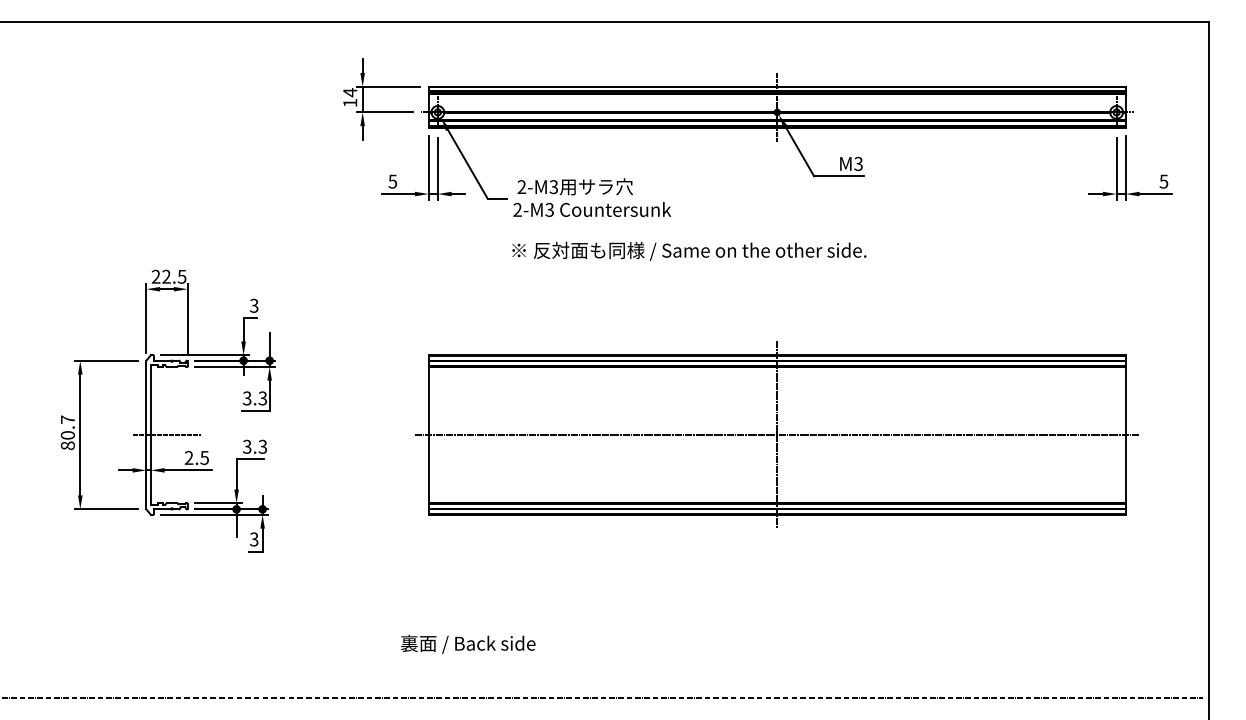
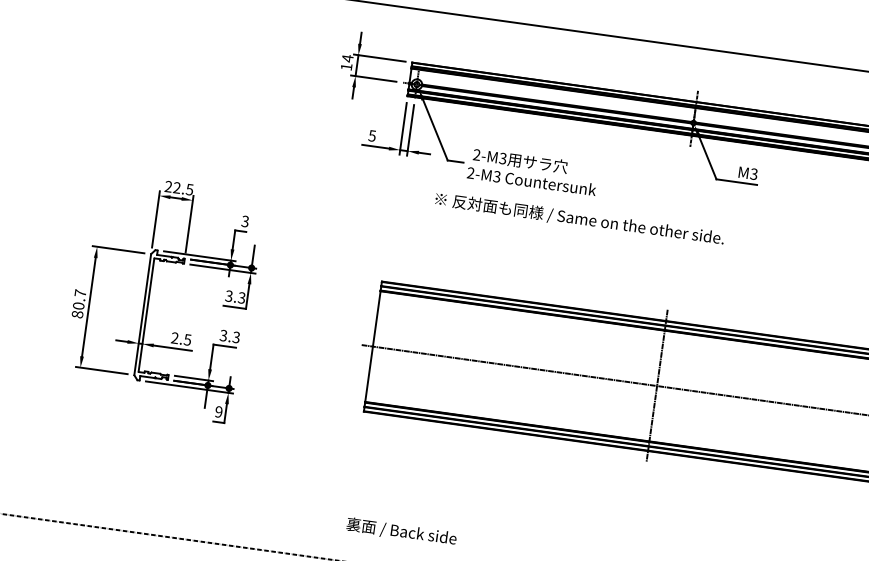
text: (689, 250) -> (579, 218), moved
line: (166, 435) -> (159, 317), removed
text: (253, 539) -> (218, 411), 3 -> 9
text: (468, 643) -> (401, 531), moved

